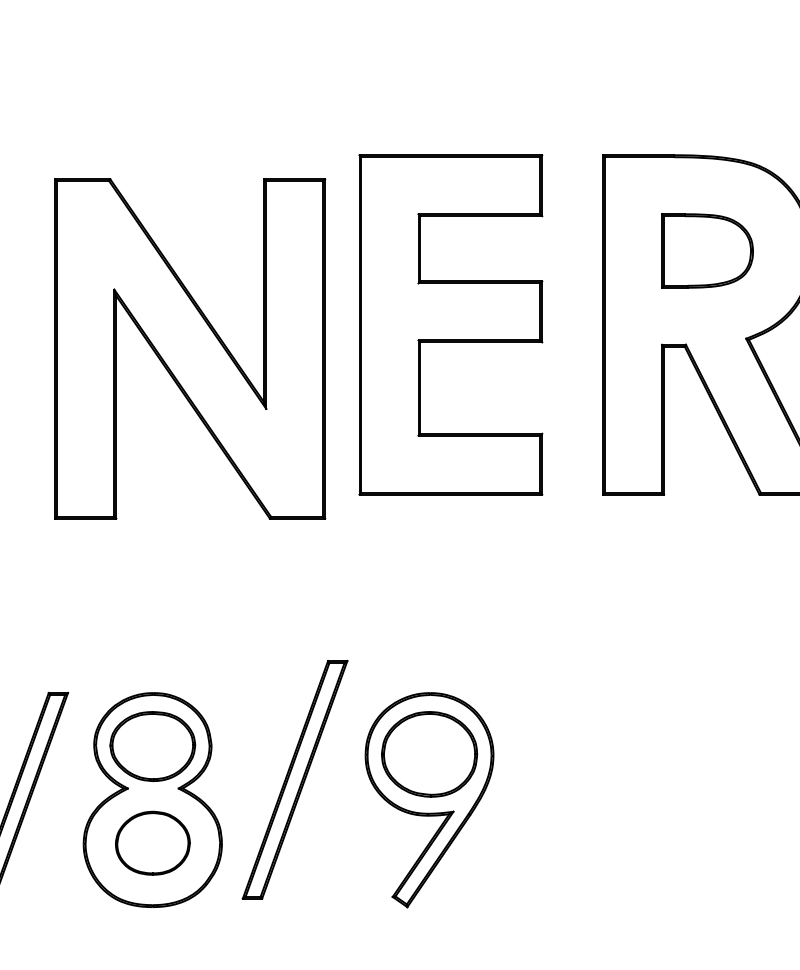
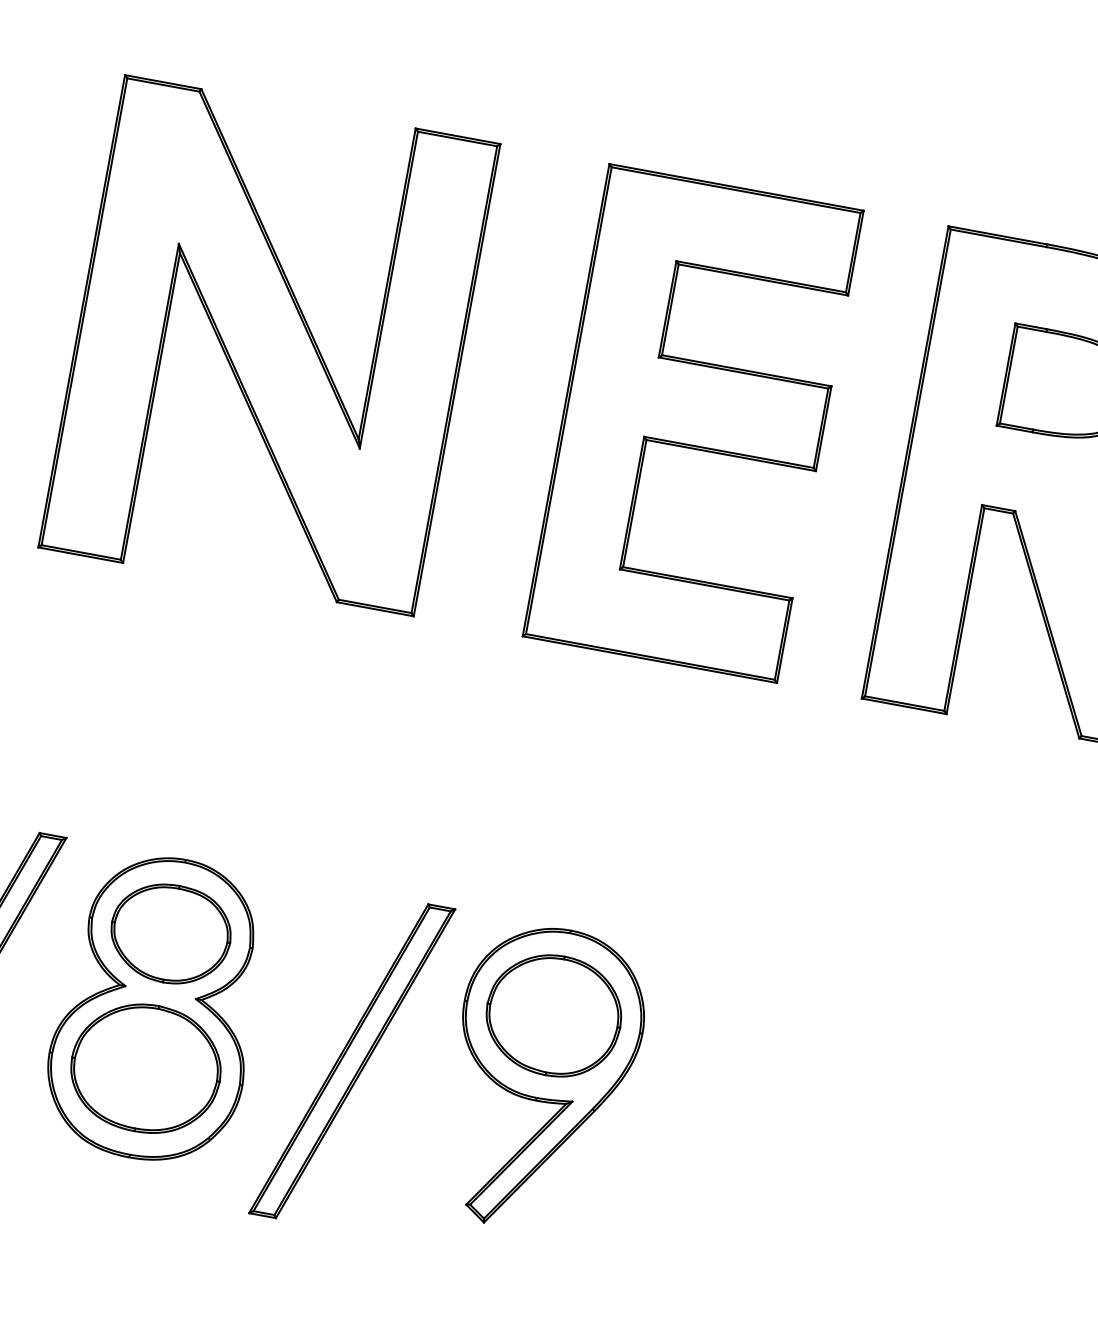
part: (190, 348) -> (269, 345), moved
part: (294, 779) -> (351, 1060), moved
part: (152, 843) -> (145, 1068), size x1.43

